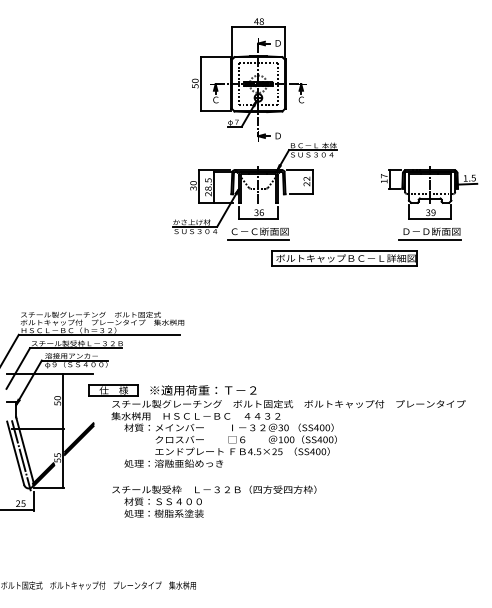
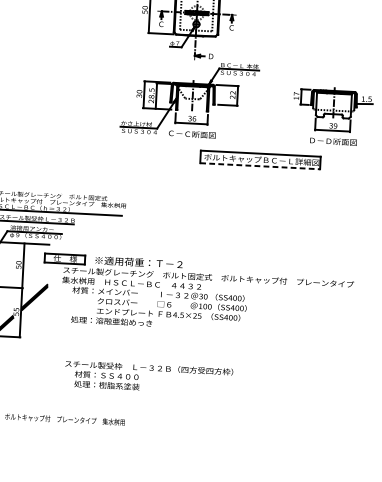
line: (258, 239) -> (190, 140), removed
line: (429, 239) -> (331, 147), removed
line: (344, 266) -> (260, 166), solid -> dashed
text: (214, 501) -> (148, 377), moved

